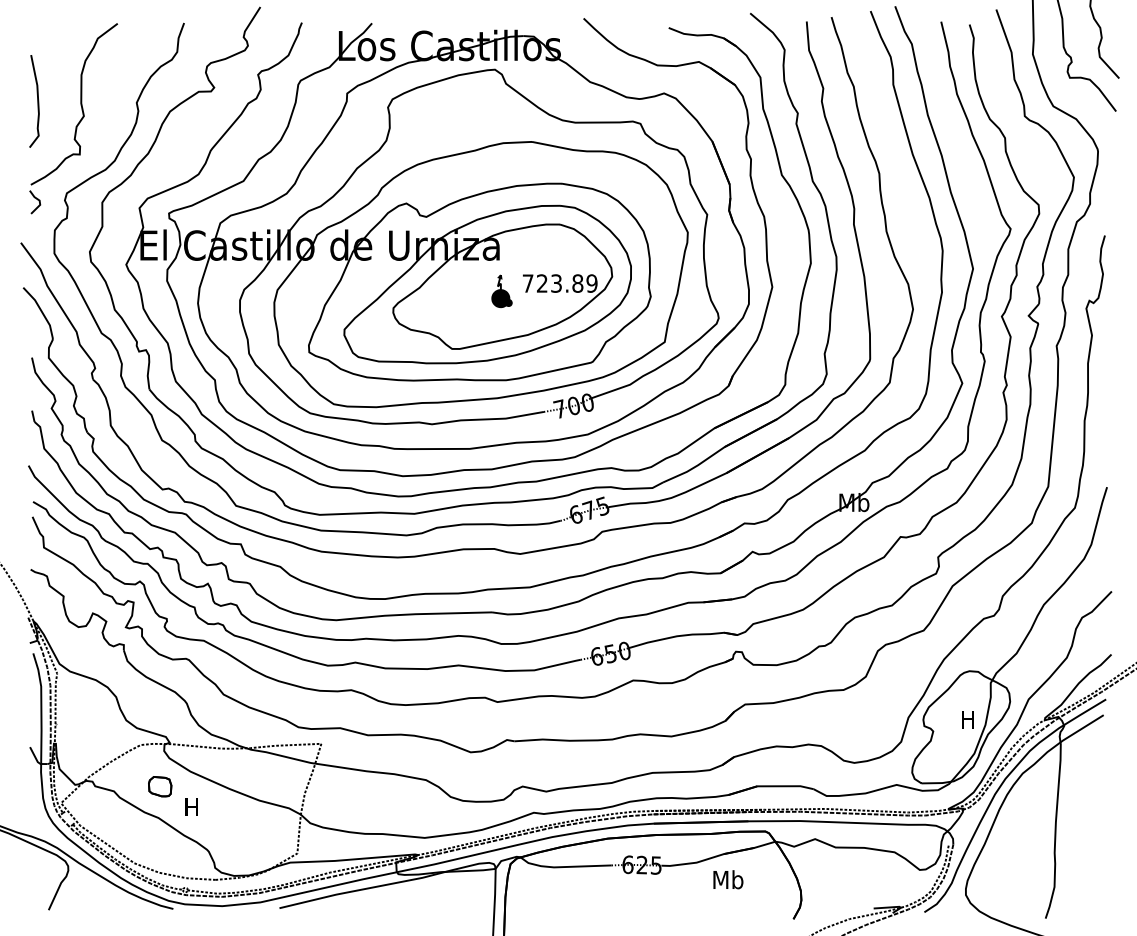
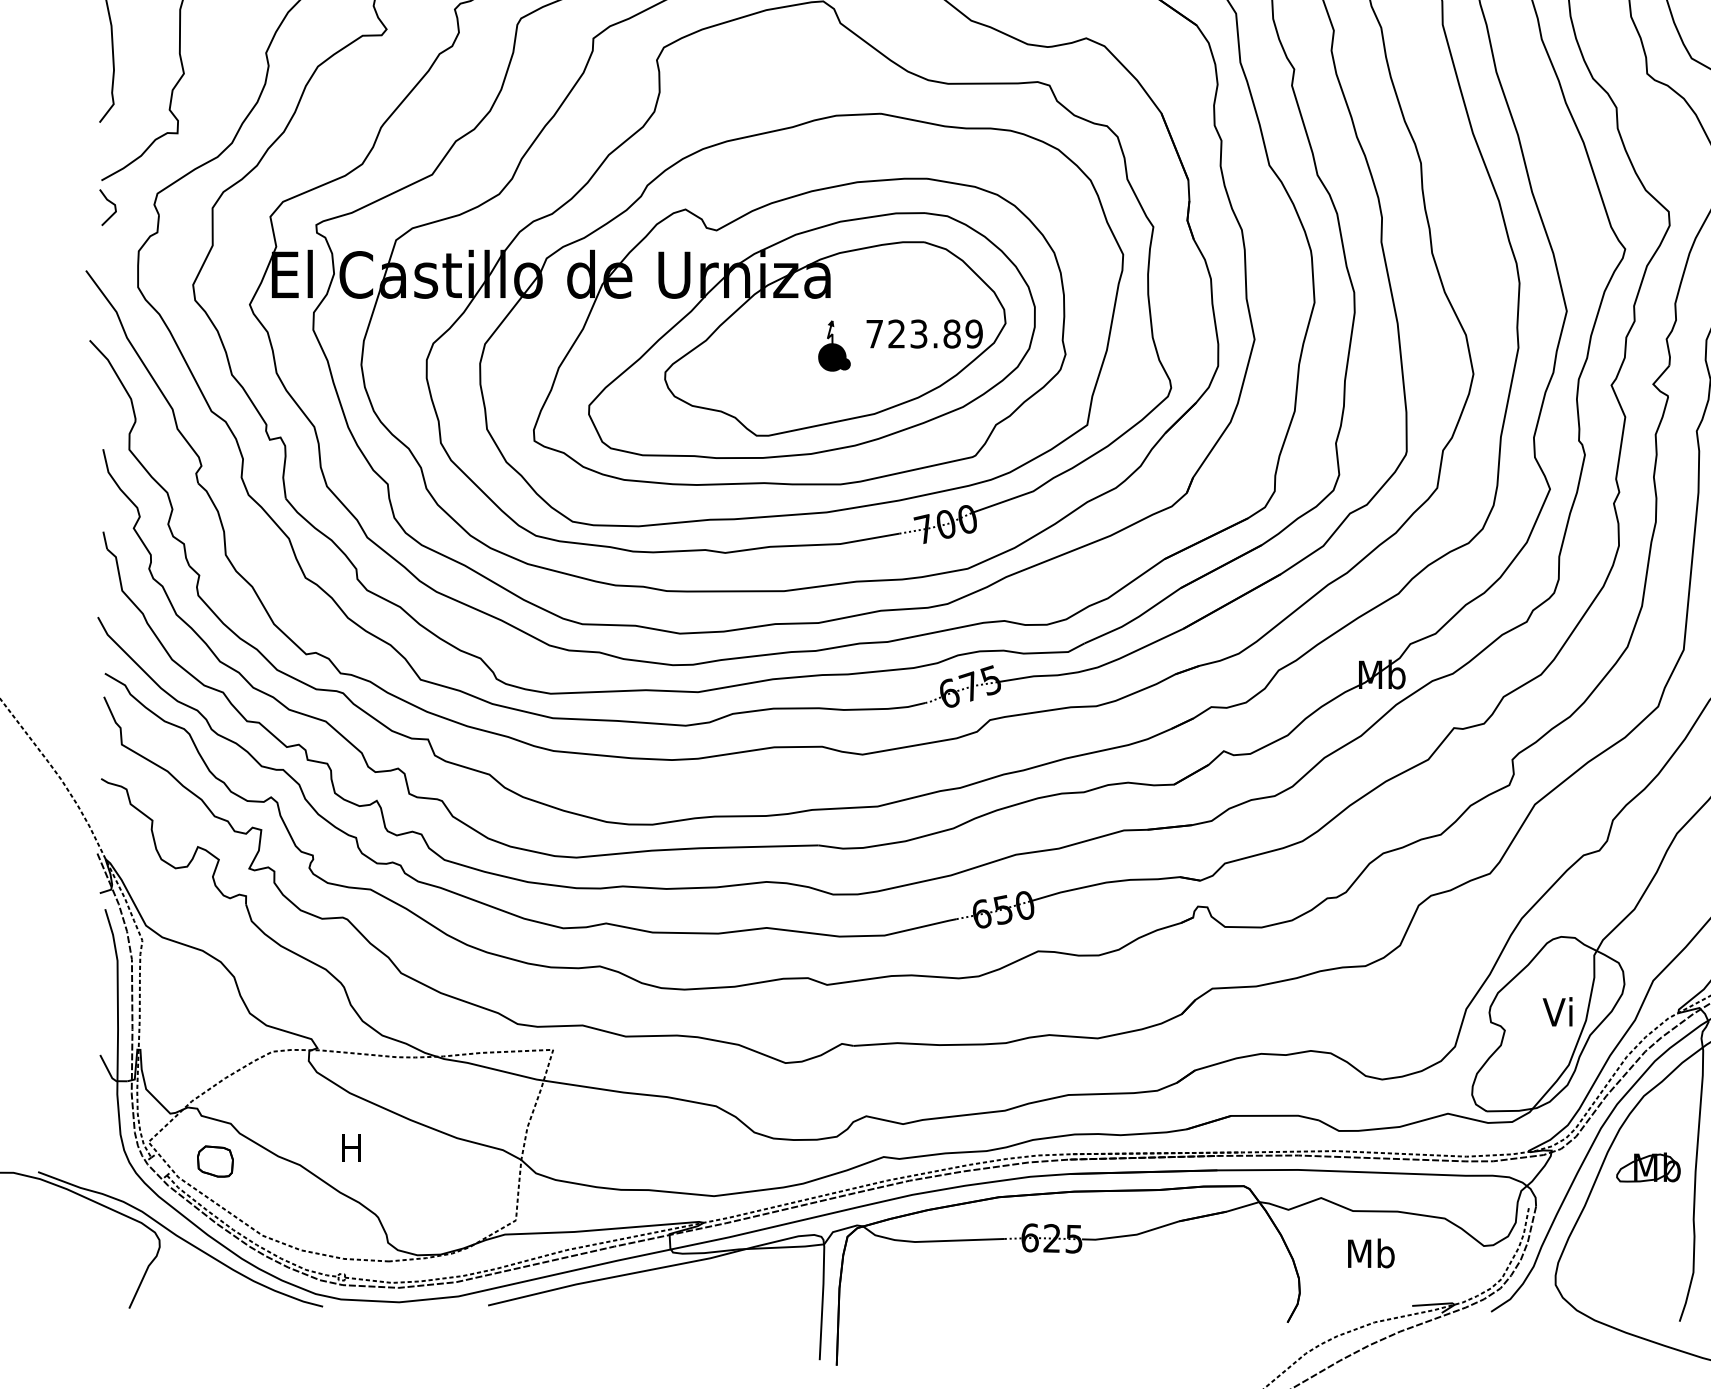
text: (966, 719) -> (1556, 1011), H -> Vi
part: (160, 786) -> (215, 1161), moved
part: (1025, 819) -> (1648, 1167), added
text: (728, 879) -> (1371, 1253), moved

